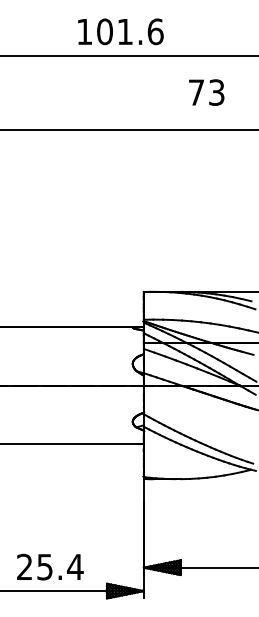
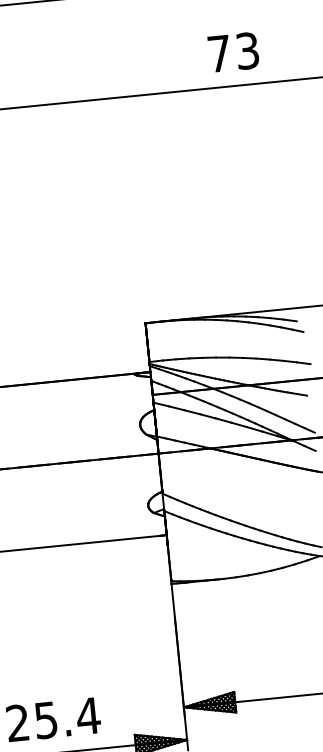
text: (206, 92) -> (233, 52), moved

